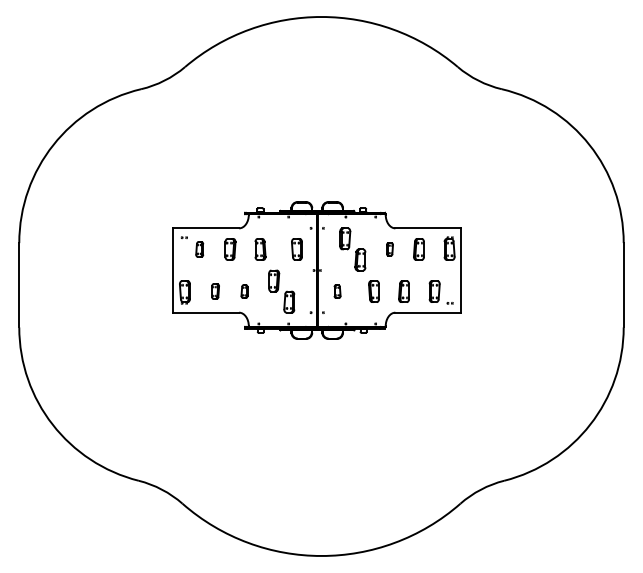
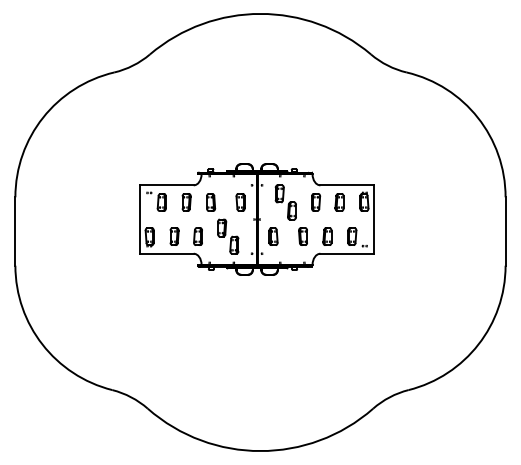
part: (199, 249) -> (161, 202), size x1.43
part: (389, 249) -> (315, 202), size x1.67
part: (215, 291) -> (174, 236), size x1.43
part: (244, 291) -> (198, 236), size x1.67
part: (337, 291) -> (273, 236), size x1.67

